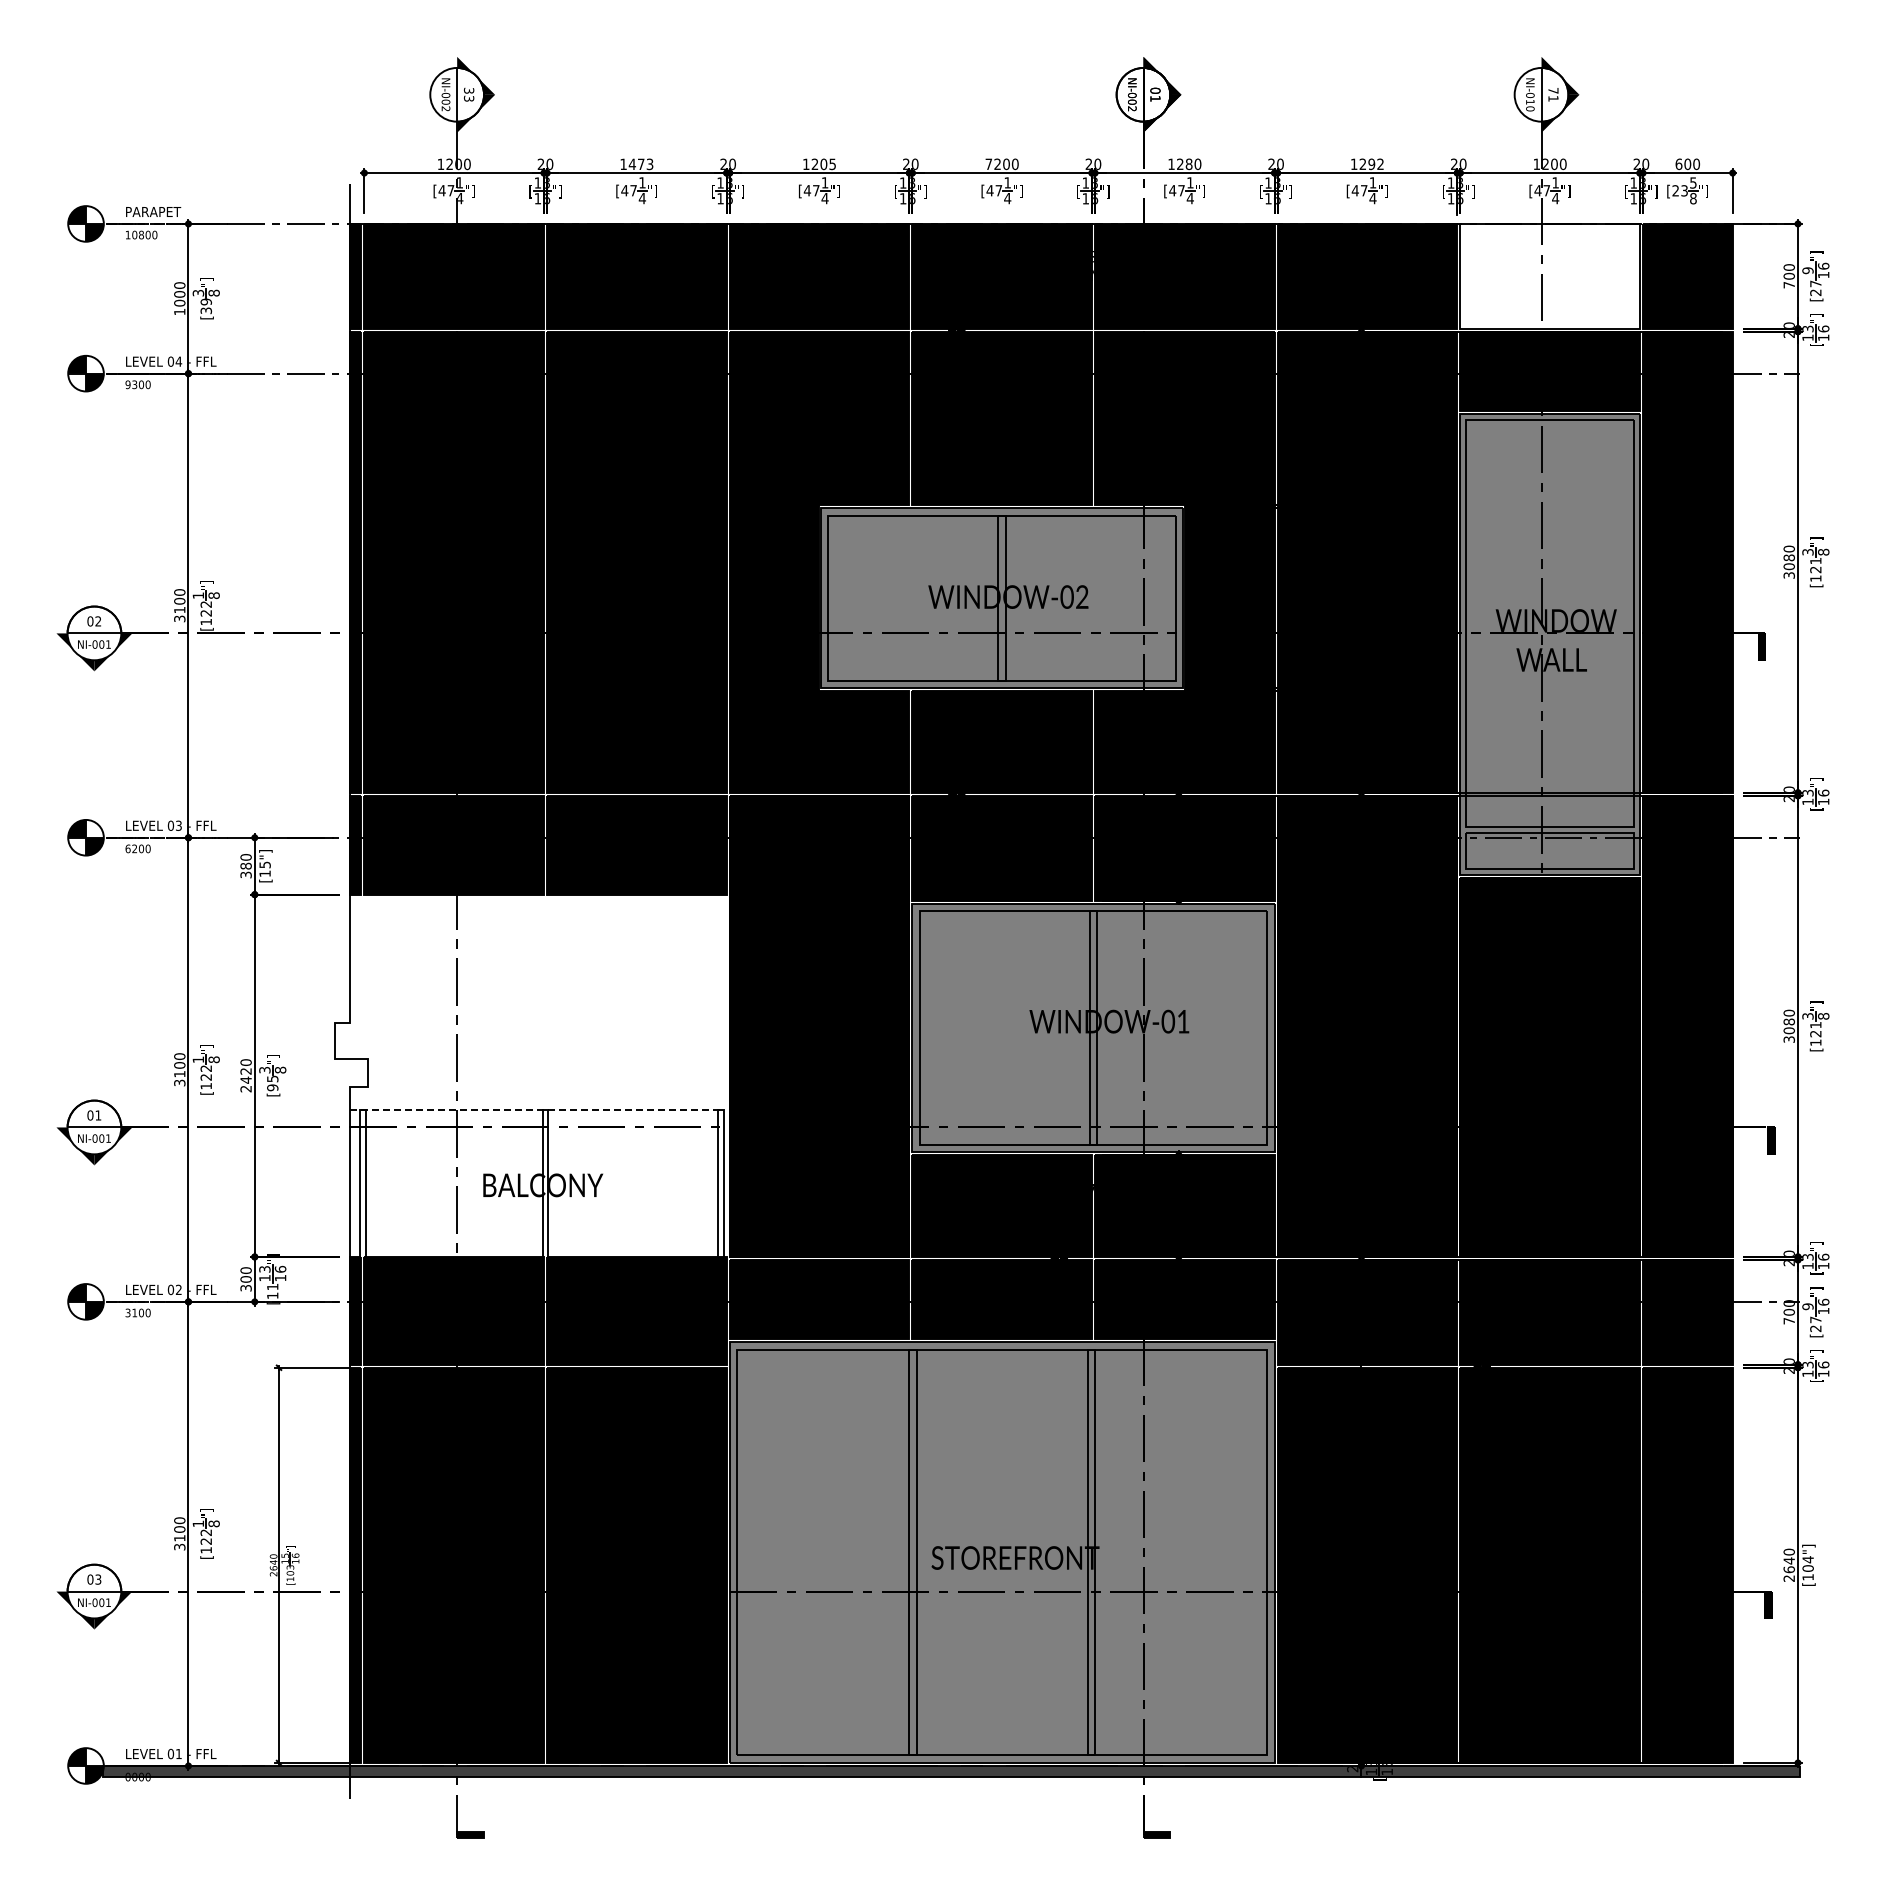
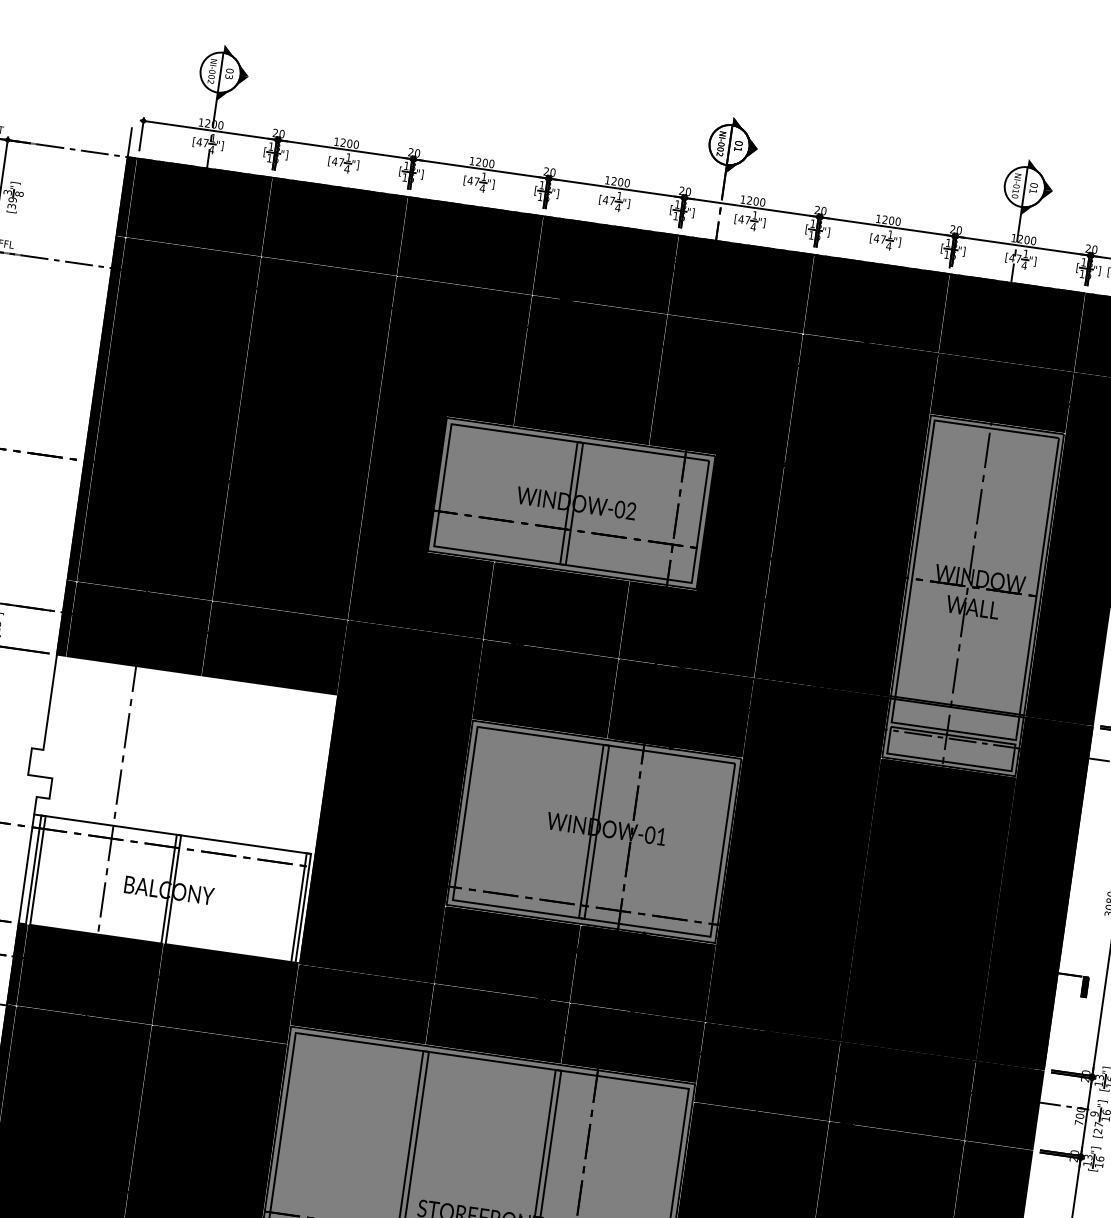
text: (469, 90) -> (230, 70), 33 -> 03
text: (1553, 90) -> (1034, 185), 71 -> 01
text: (988, 163) -> (607, 179), 7200 -> 1200
text: (1188, 163) -> (755, 200), 1280 -> 1200
text: (640, 164) -> (349, 143), 1473 -> 1200
text: (832, 164) -> (491, 164), 1205 -> 1200
text: (1376, 164) -> (895, 221), 1292 -> 1200
fill: (1549, 275) -> (1011, 322), added
line: (536, 1110) -> (172, 834), dashed -> solid

